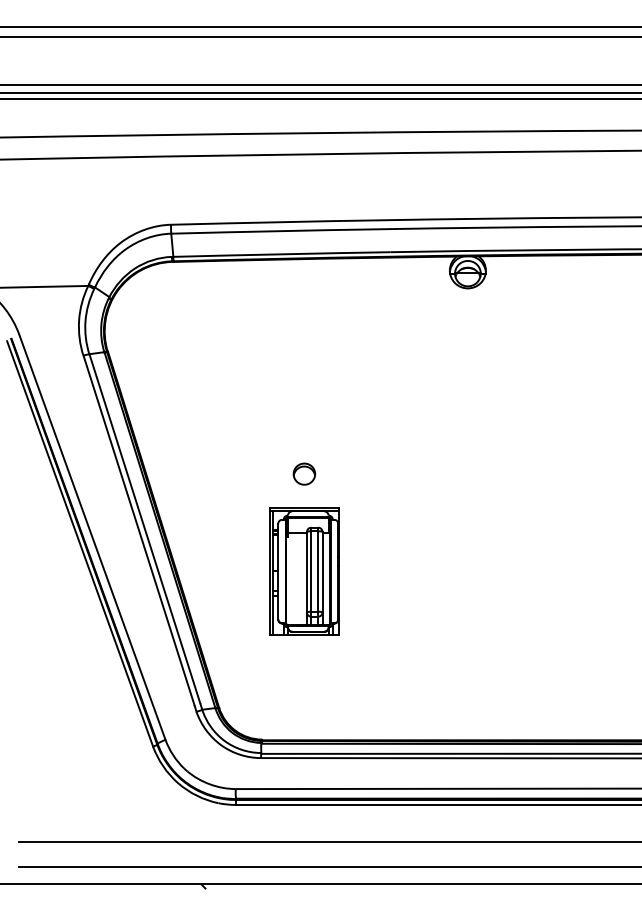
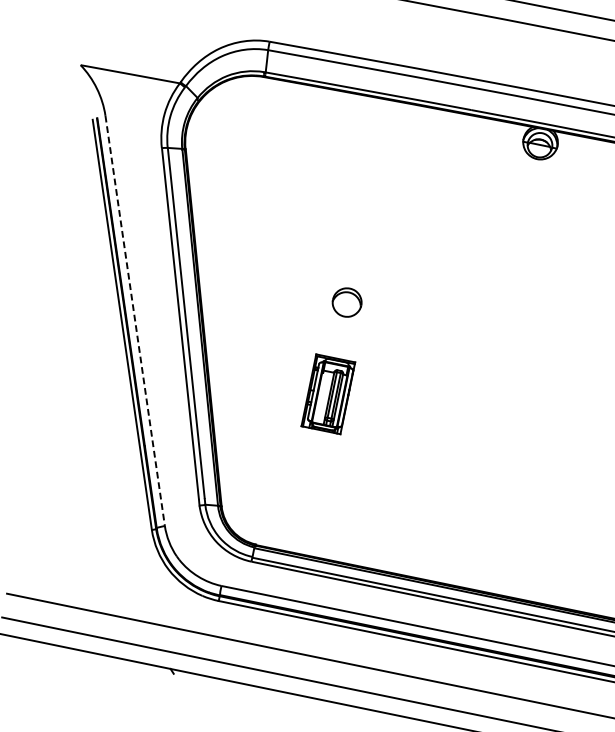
part: (304, 473) -> (347, 301), size x1.4
line: (92, 537) -> (135, 321), solid -> dashed
part: (304, 571) -> (328, 394), size x0.6

